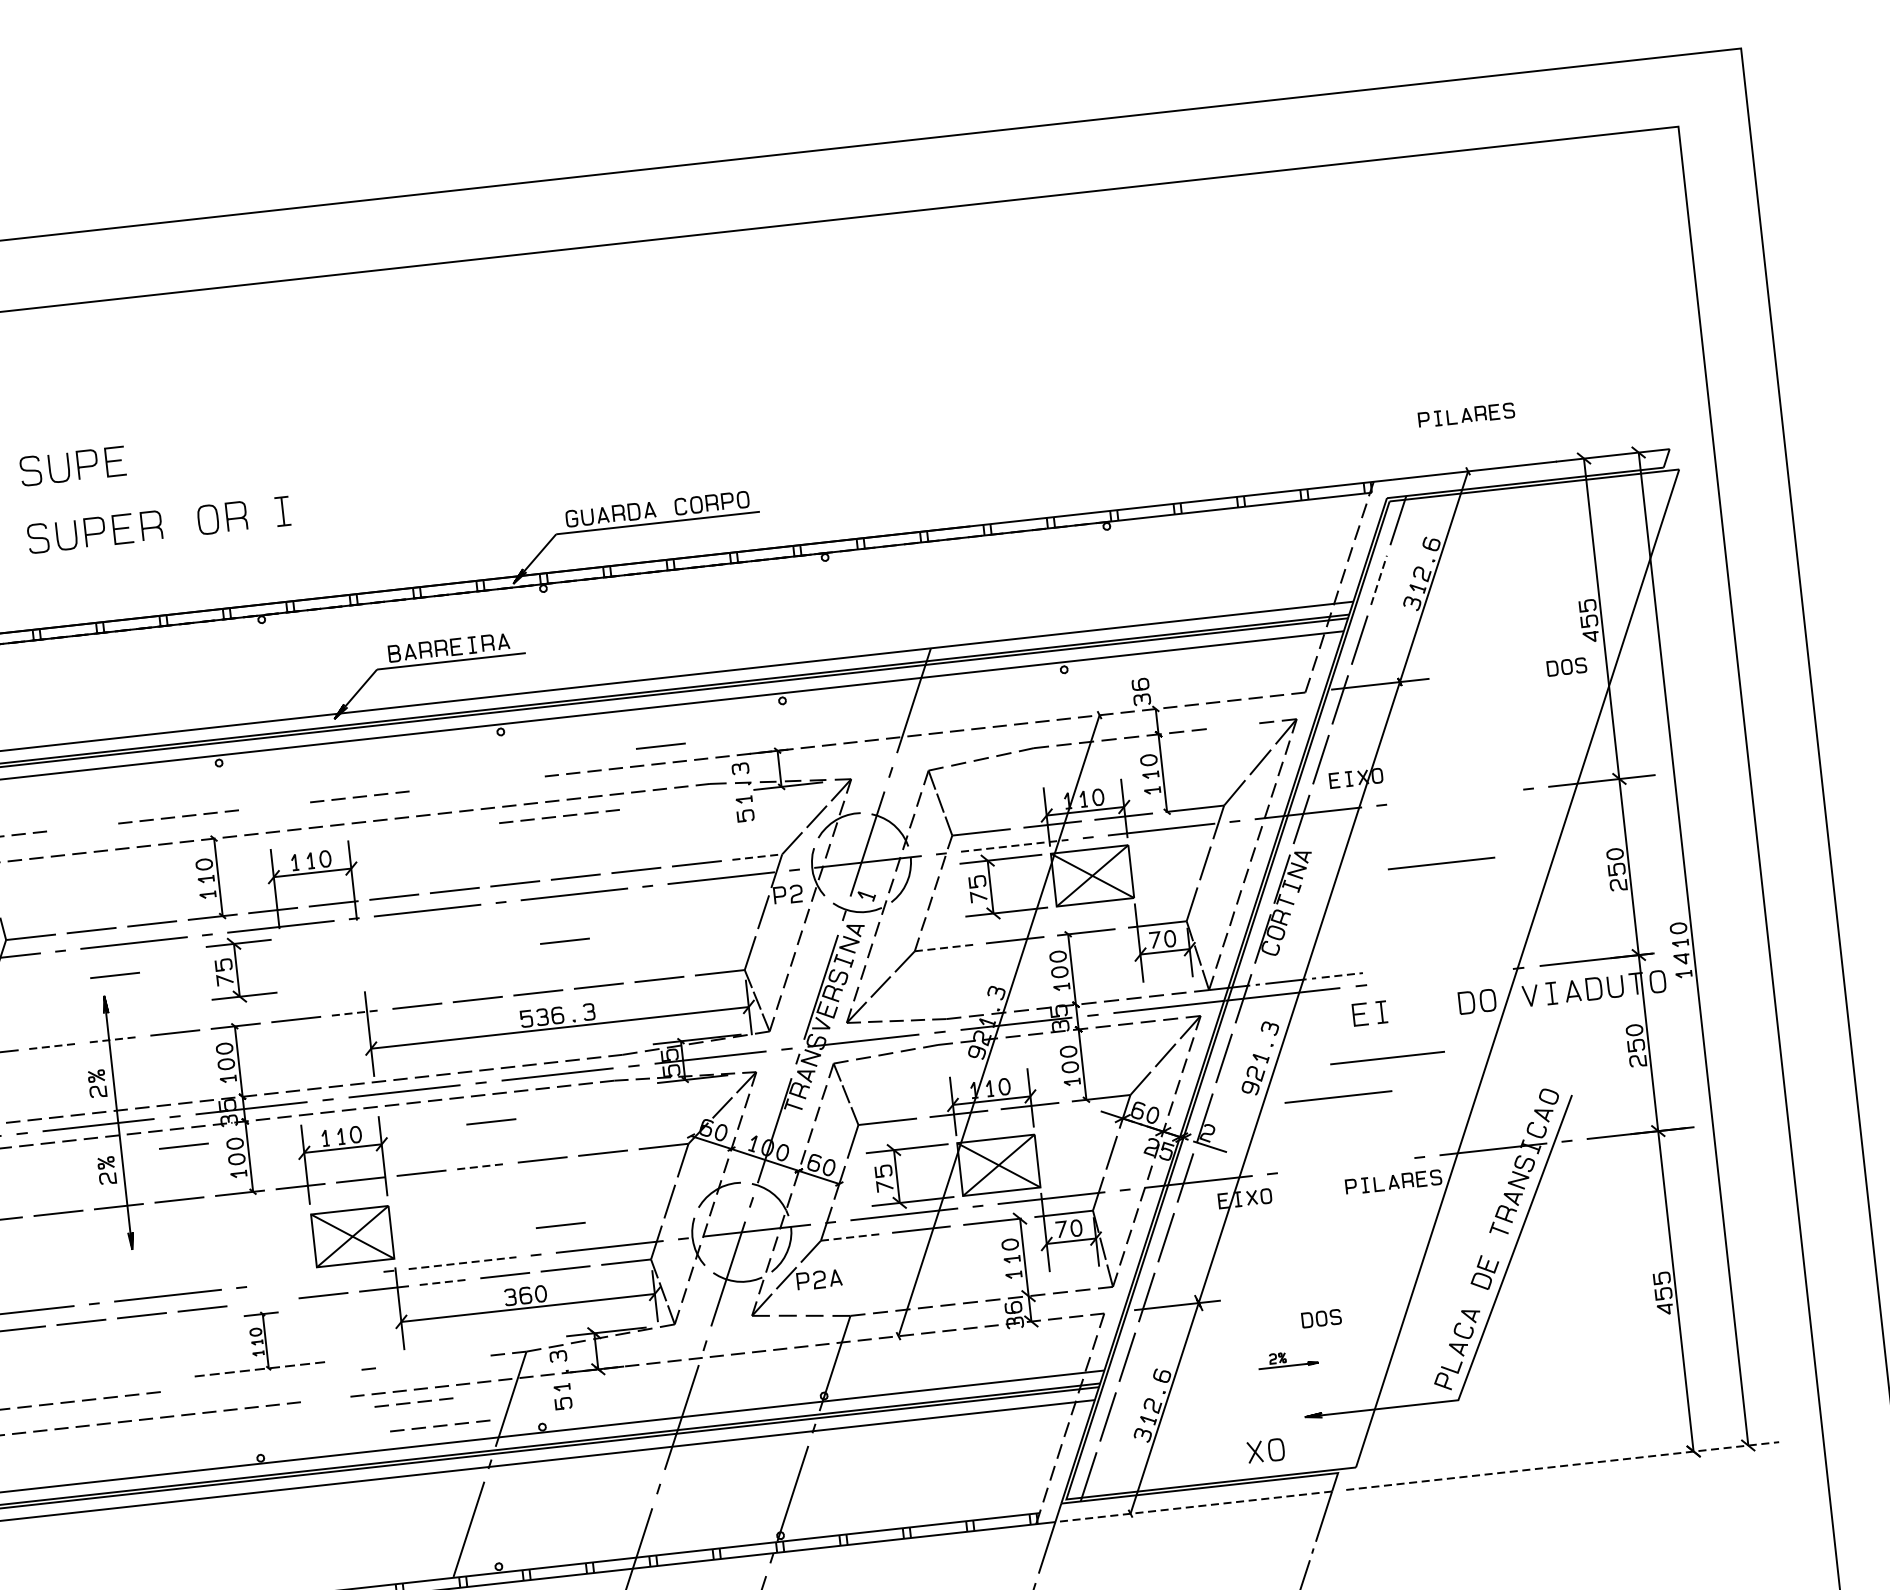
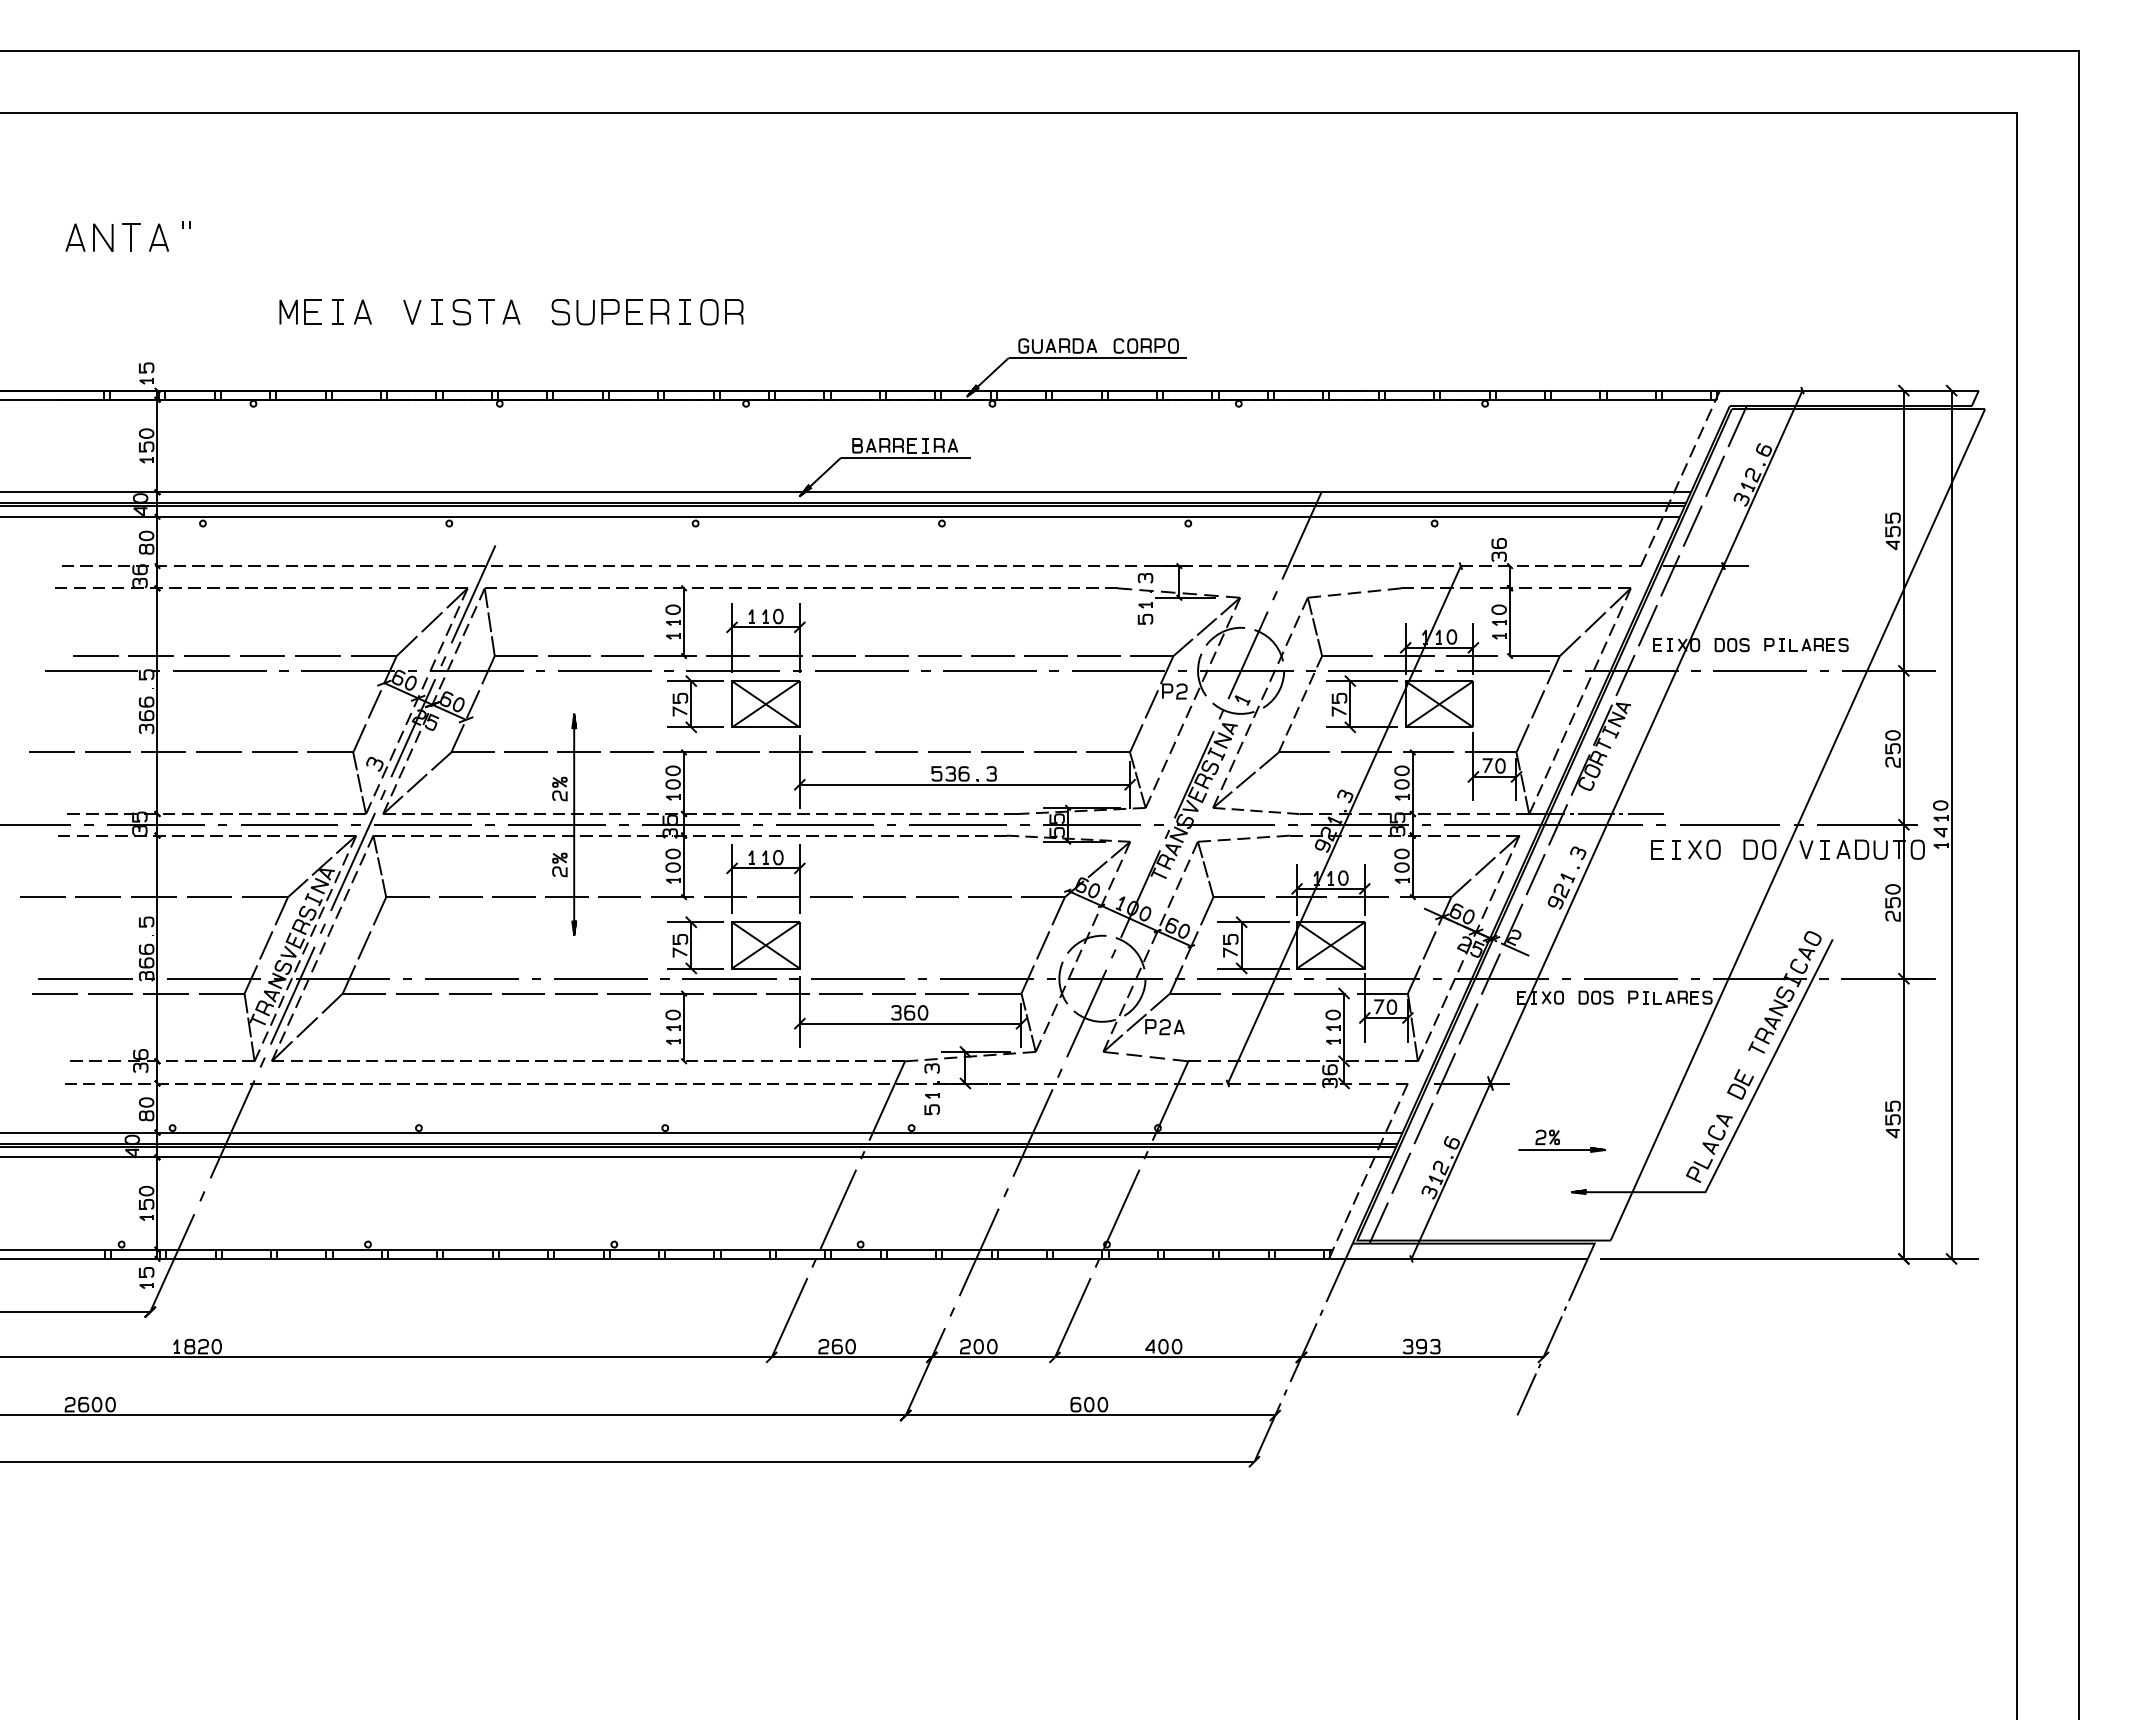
part: (1466, 415) -> (1806, 645), moved
part: (71, 466) -> (596, 253), removed
part: (282, 510) -> (684, 311), moved
line: (1379, 579) -> (1715, 475), dashed -> solid
part: (1566, 667) -> (1731, 645), moved
line: (1228, 725) -> (1571, 587), added
line: (660, 745) -> (1078, 550), removed
line: (274, 805) -> (739, 565), added
line: (555, 816) -> (913, 565), moved
line: (82, 826) -> (571, 565), added
line: (1015, 845) -> (1375, 670), dashed -> solid
line: (757, 857) -> (1151, 656), dashed -> solid
line: (1440, 863) -> (1759, 670), moved
line: (564, 940) -> (977, 709), removed
line: (944, 948) -> (1304, 752), dashed -> solid
part: (321, 960) -> (765, 703), added
line: (115, 974) -> (585, 696), removed
line: (1343, 975) -> (1646, 814), dashed -> solid
line: (356, 1012) -> (790, 752), dashed -> solid
line: (115, 1039) -> (579, 752), dashed -> solid
line: (54, 1046) -> (526, 752), dashed -> solid
line: (1386, 1057) -> (1729, 824), moved
line: (1338, 1096) -> (1630, 978), moved
line: (491, 1120) -> (896, 858), removed
line: (183, 1145) -> (628, 850), removed
line: (482, 1166) -> (884, 897), dashed -> solid
line: (560, 1225) -> (946, 955), removed
line: (850, 1237) -> (1195, 993), dashed -> solid
line: (462, 1262) -> (858, 978), dashed -> solid
part: (304, 1268) -> (721, 968), added
line: (444, 1282) -> (840, 993), dashed -> solid
part: (1320, 1318) -> (1595, 997), moved
part: (256, 1342) -> (672, 1027), size x1.43
part: (1287, 1359) -> (1561, 1140), size x1.67
line: (321, 1399) -> (723, 1083), added
line: (409, 1402) -> (799, 1094), removed
line: (440, 1425) -> (823, 1060), moved
part: (1266, 1450) -> (1704, 849), moved
line: (1562, 1466) -> (1789, 1259), dashed -> solid
line: (1193, 1507) -> (1466, 1259), dashed -> solid

